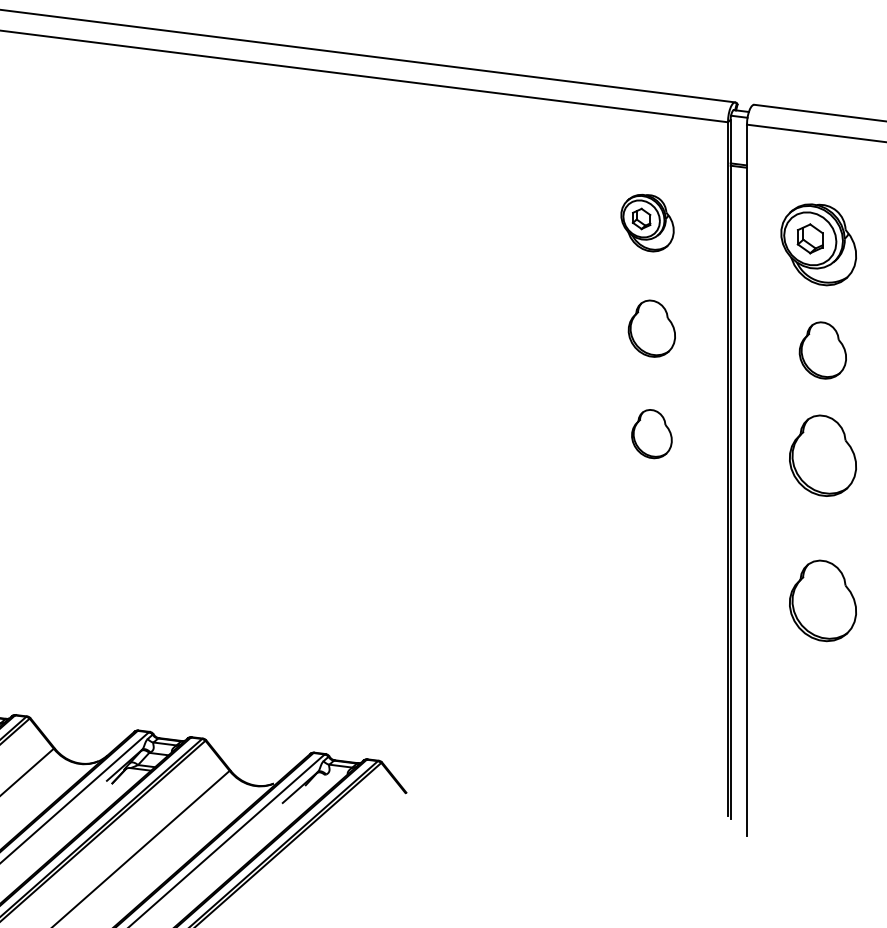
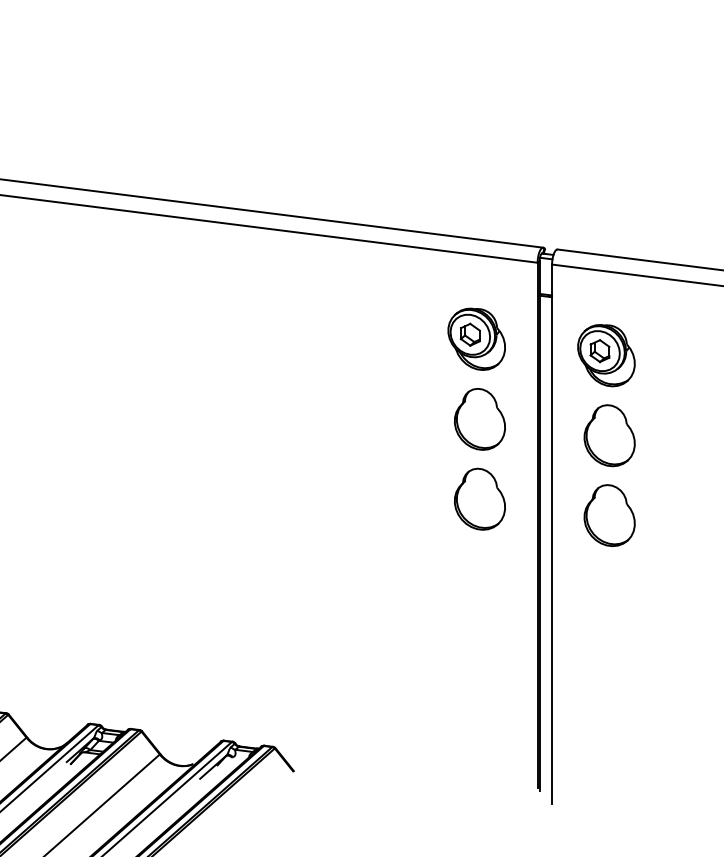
part: (647, 222) -> (476, 338), size x1.43
part: (651, 327) -> (479, 418), size x1.43
part: (822, 350) -> (609, 435), size x1.43
part: (651, 433) -> (479, 498), size x1.67
part: (822, 600) -> (609, 625), removed

